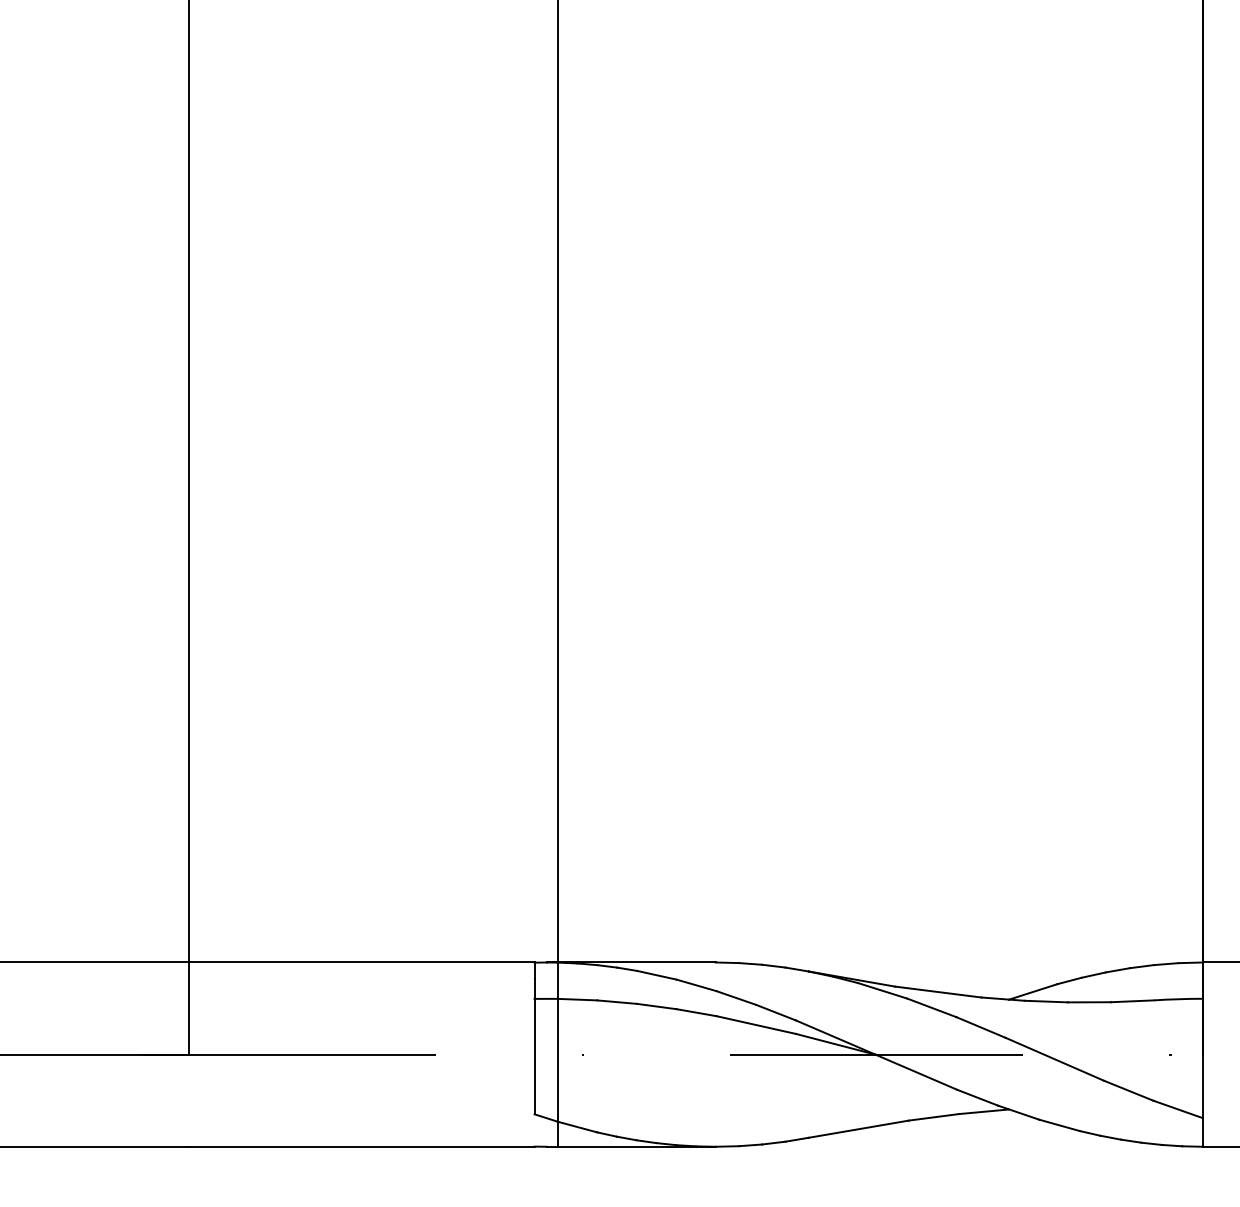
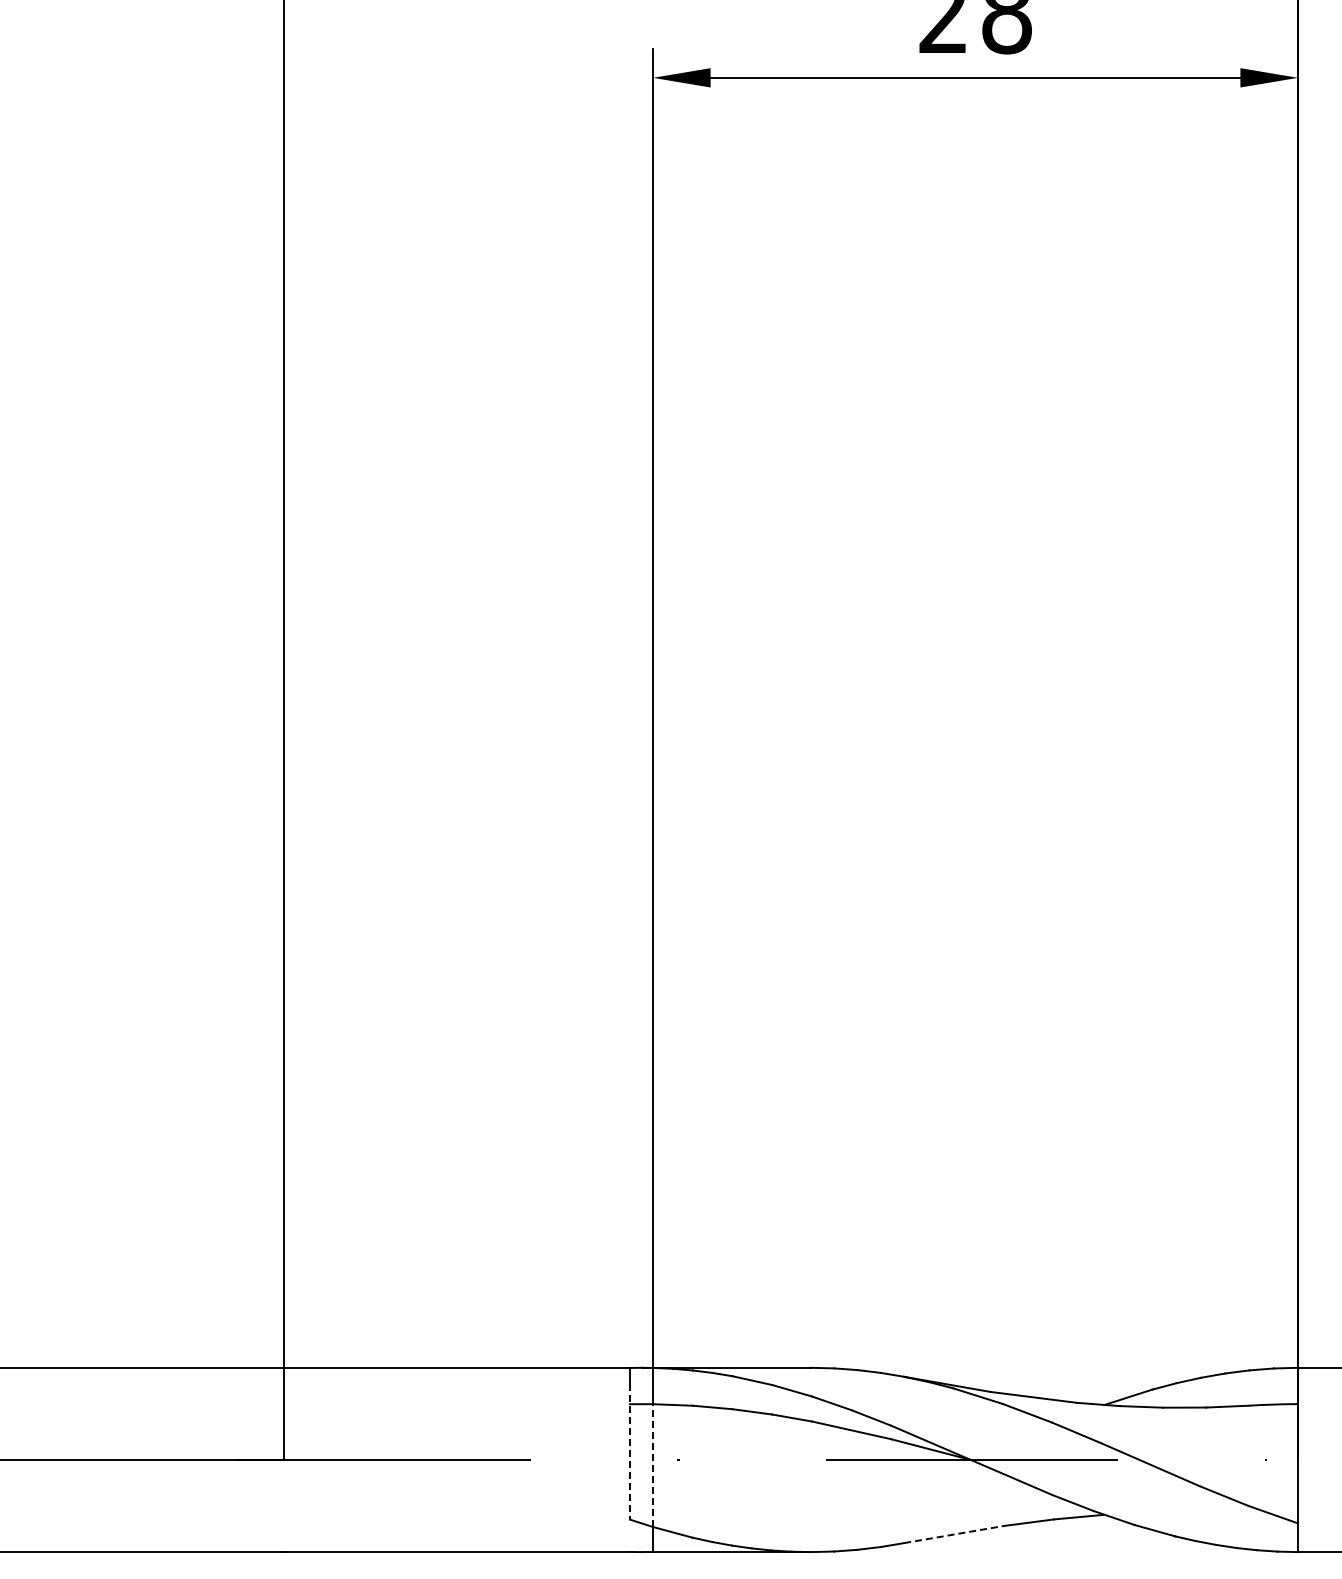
line: (534, 1046) -> (629, 1451), solid -> dashed
line: (558, 1060) -> (653, 1465), solid -> dashed
line: (859, 1129) -> (954, 1534), solid -> dashed

